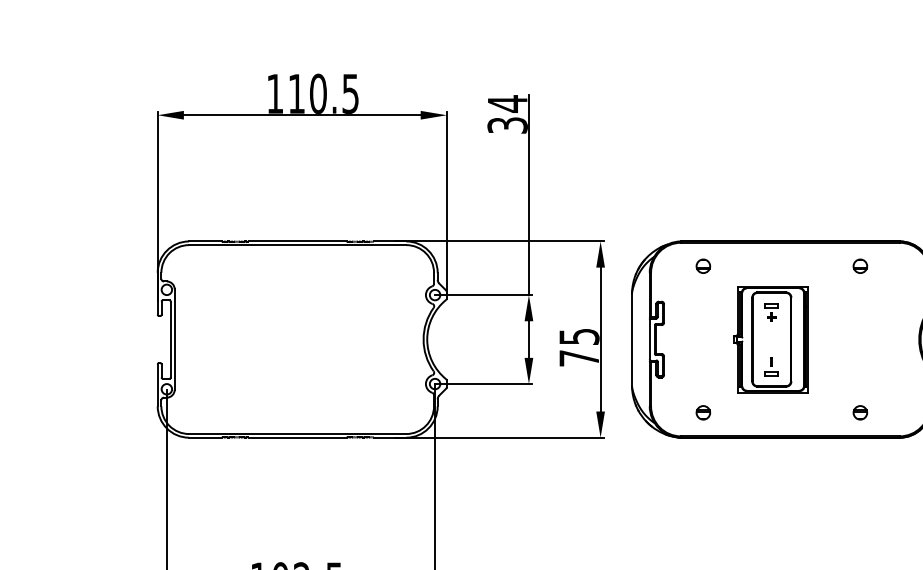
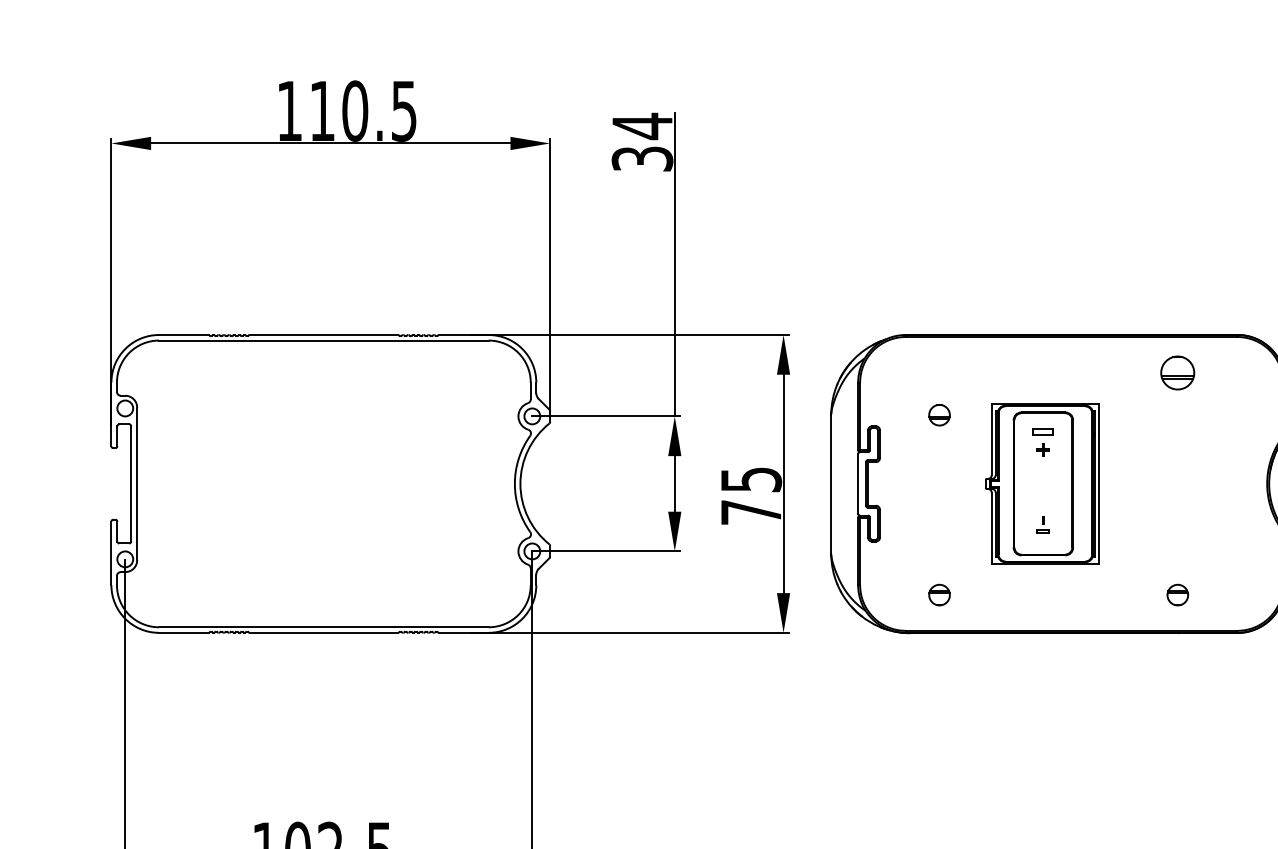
part: (703, 265) -> (939, 413), moved
part: (860, 265) -> (1177, 371), size x1.6
part: (771, 366) -> (1042, 524), size x0.6

